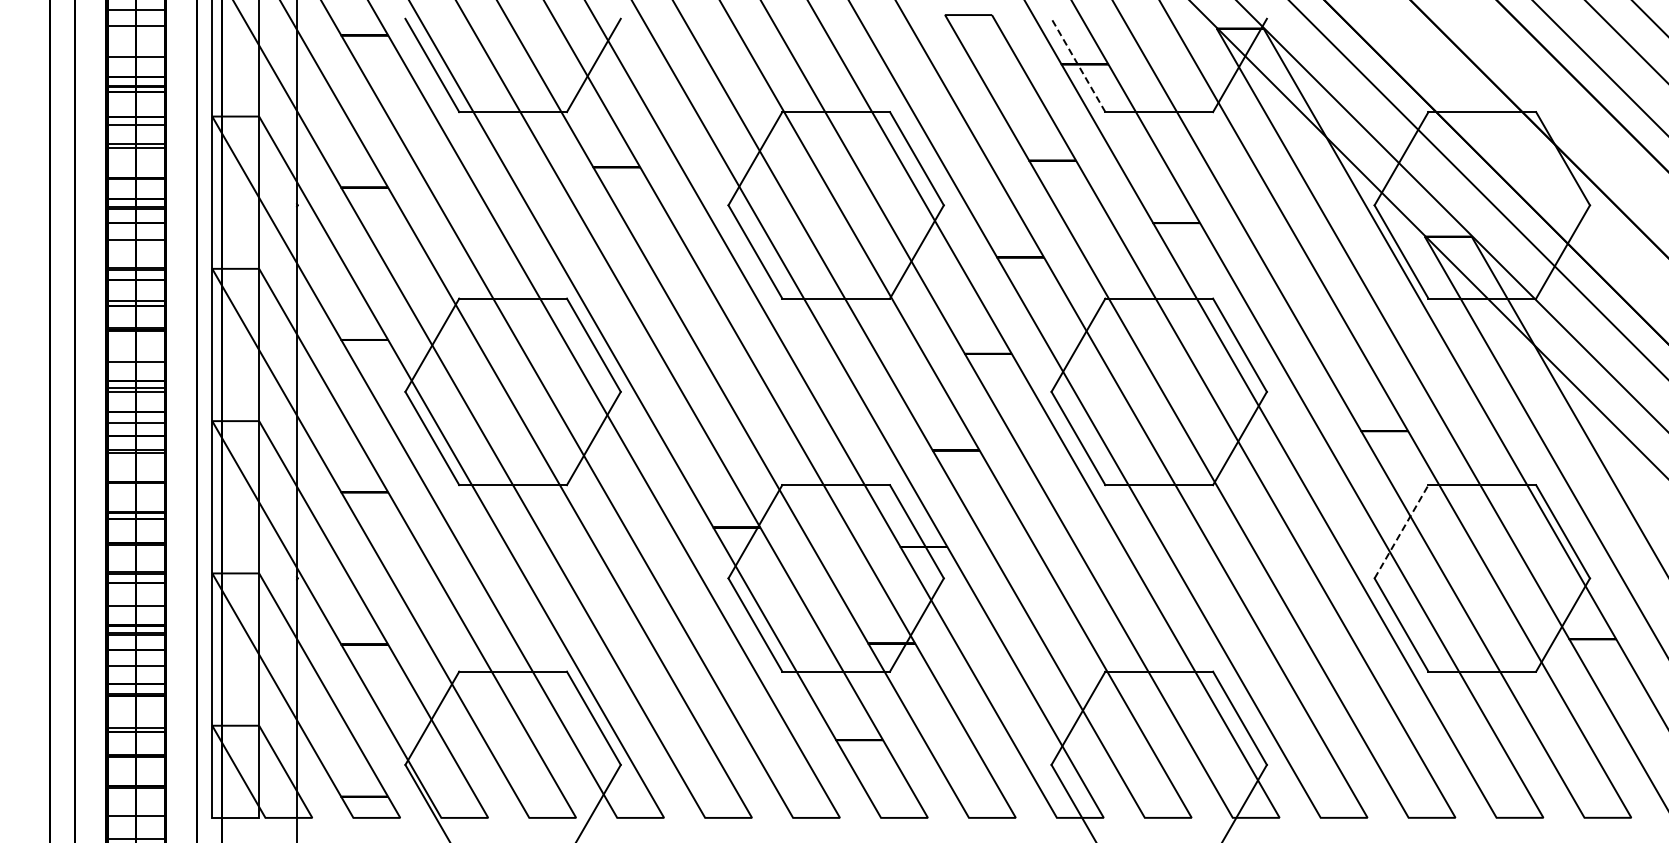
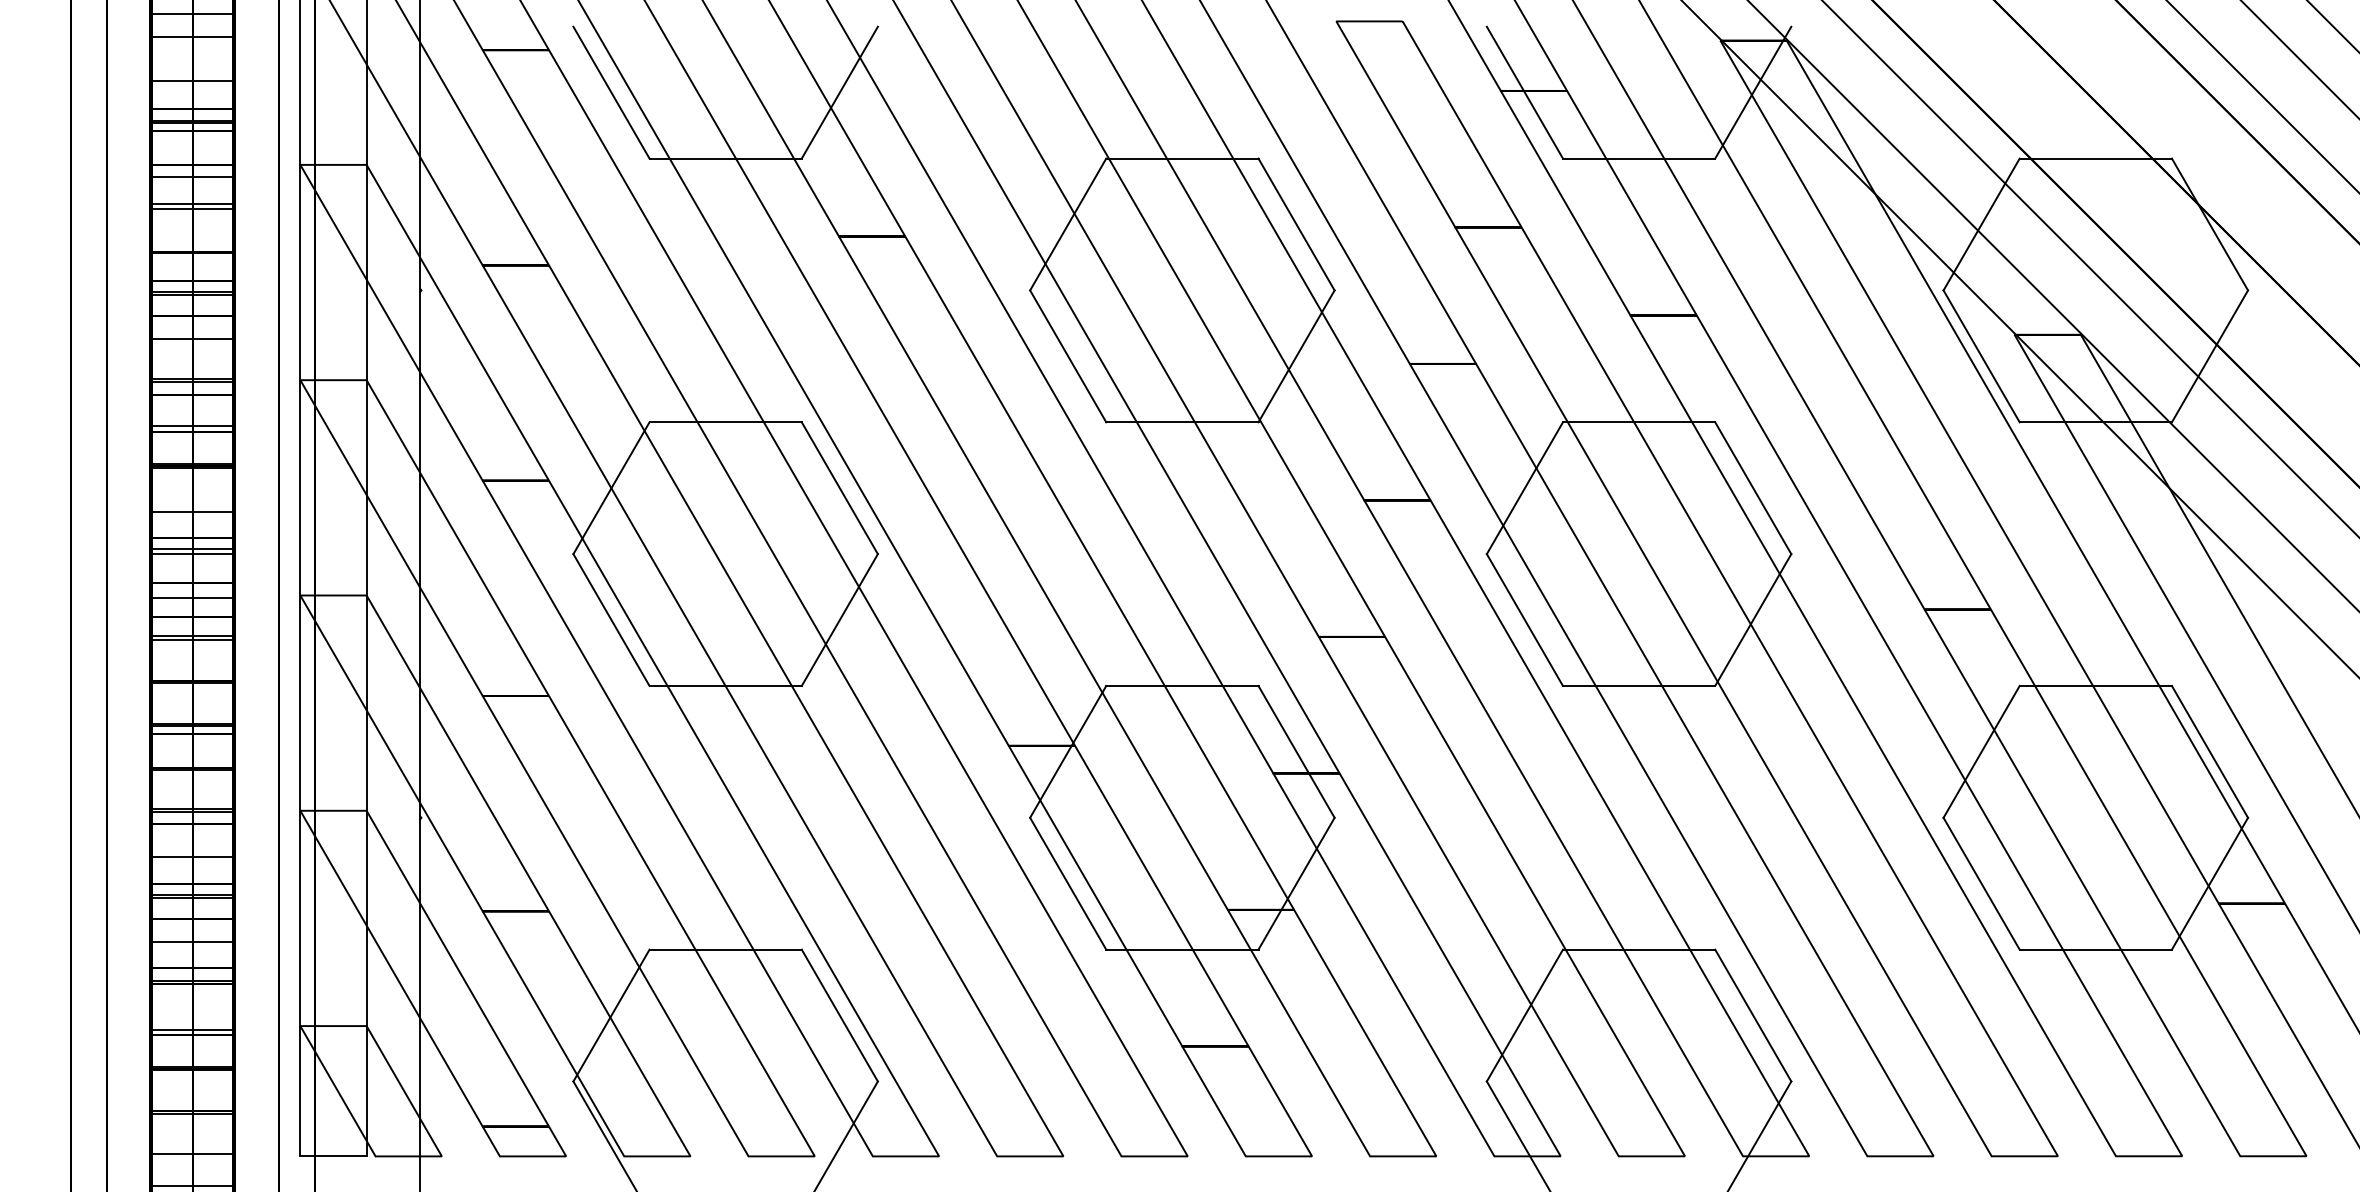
line: (1078, 65) -> (1524, 92), dashed -> solid
line: (1401, 531) -> (1981, 751), dashed -> solid

